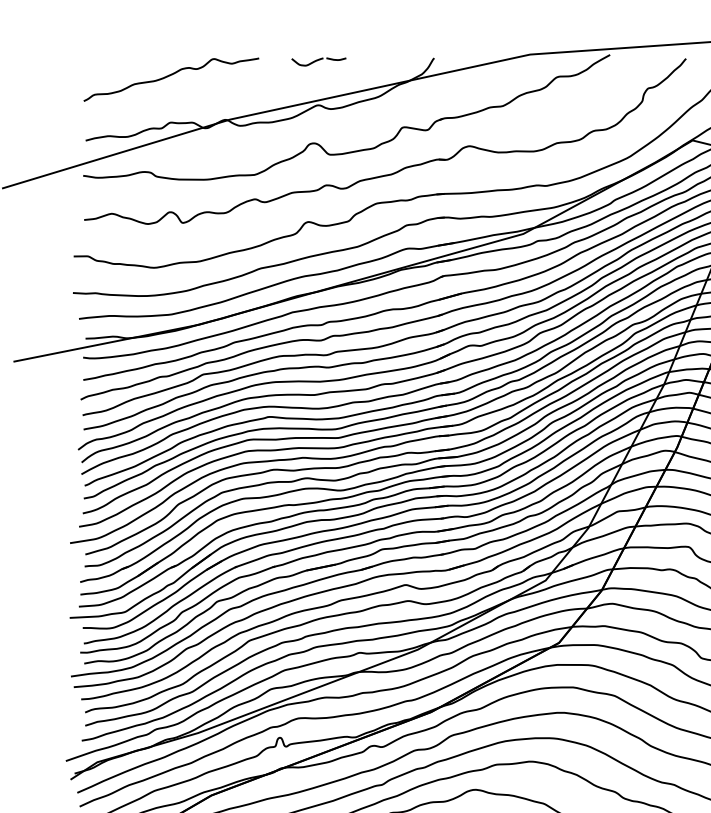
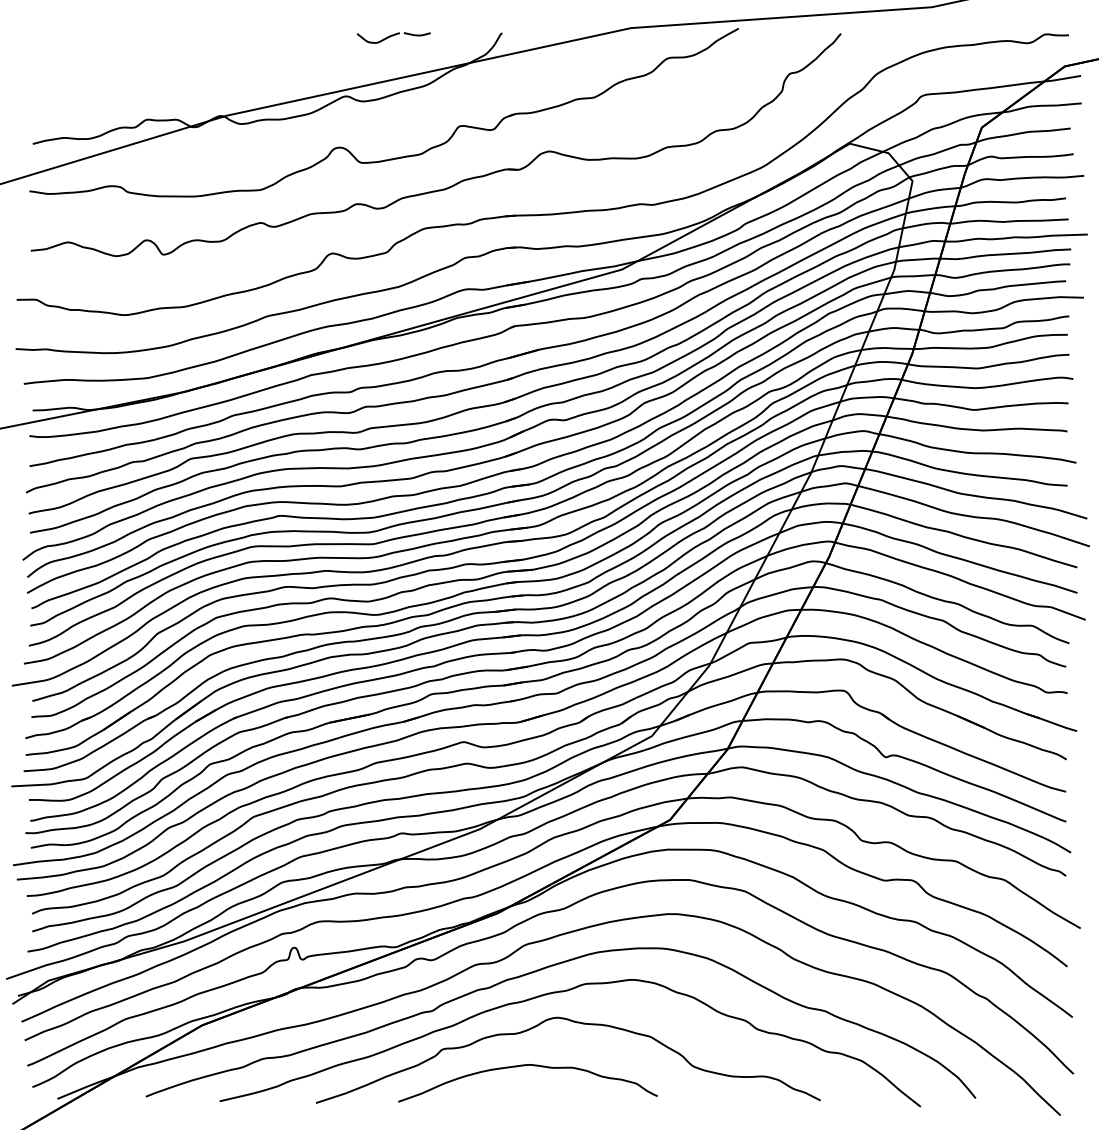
part: (318, 61) -> (393, 37), moved
curve: (169, 76) -> (145, 57), removed

